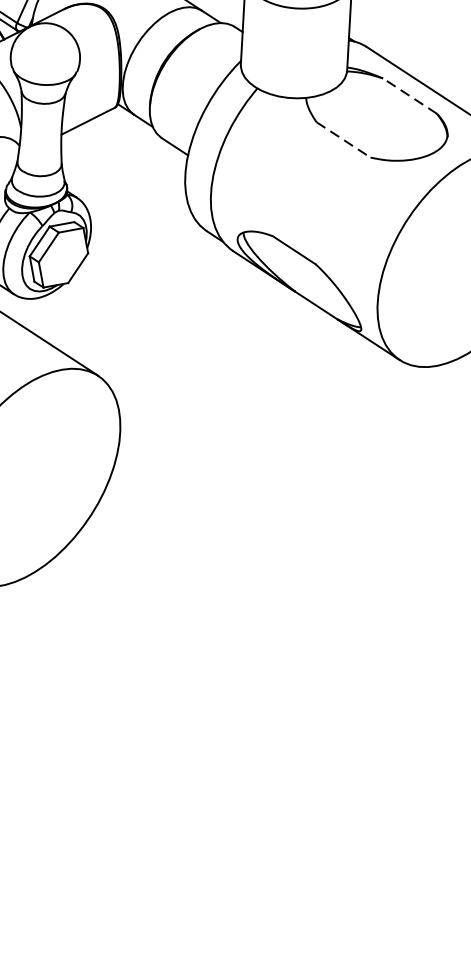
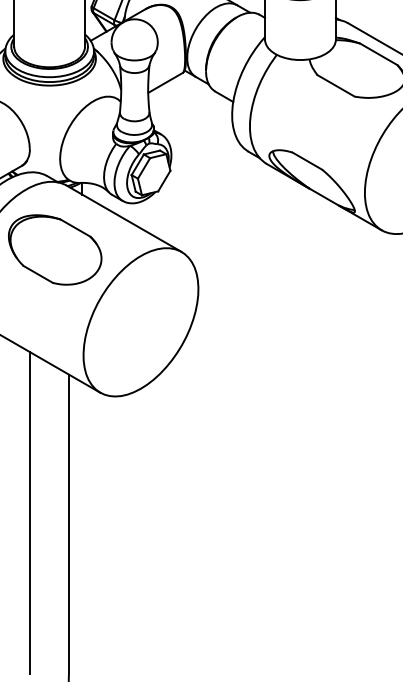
line: (409, 96) -> (378, 54), dashed -> solid
line: (344, 139) -> (336, 85), dashed -> solid

